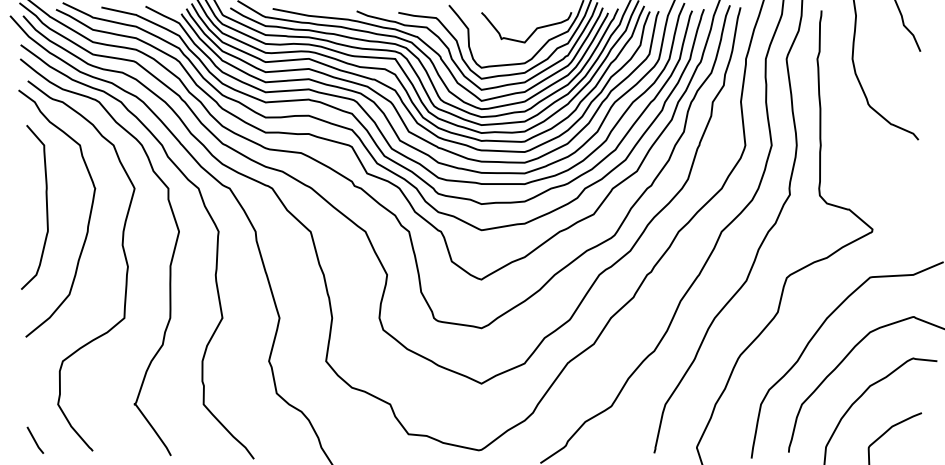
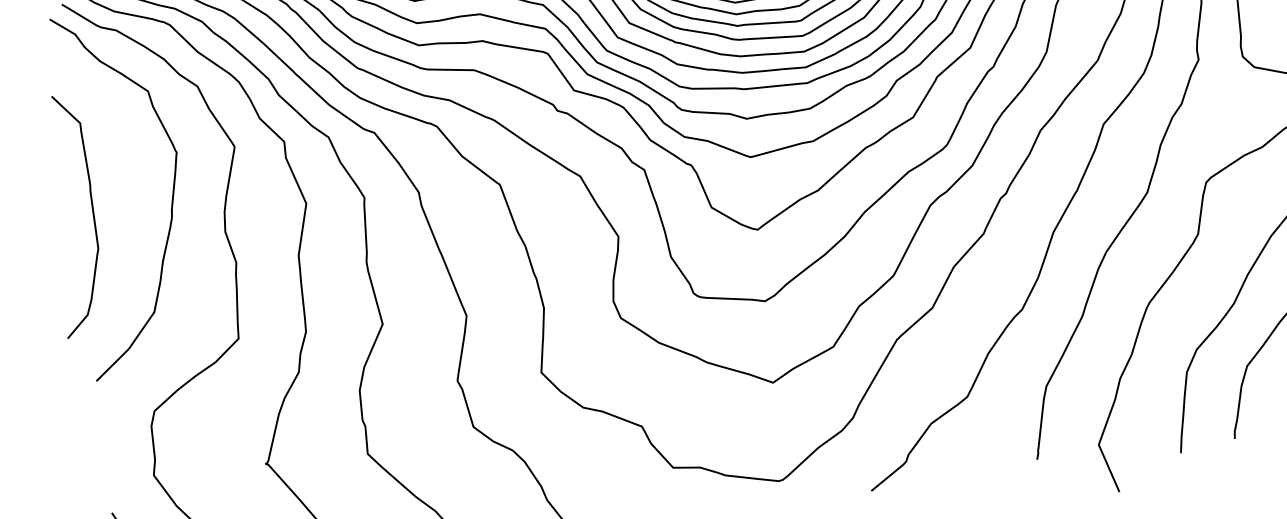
curve: (46, 207) -> (92, 214), moved

